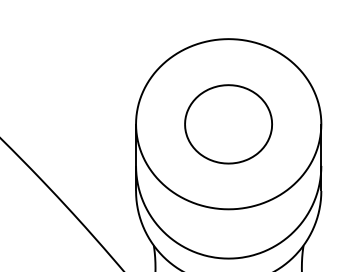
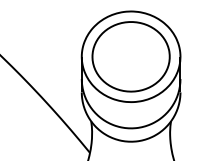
part: (227, 123) -> (130, 56), size x1.67

